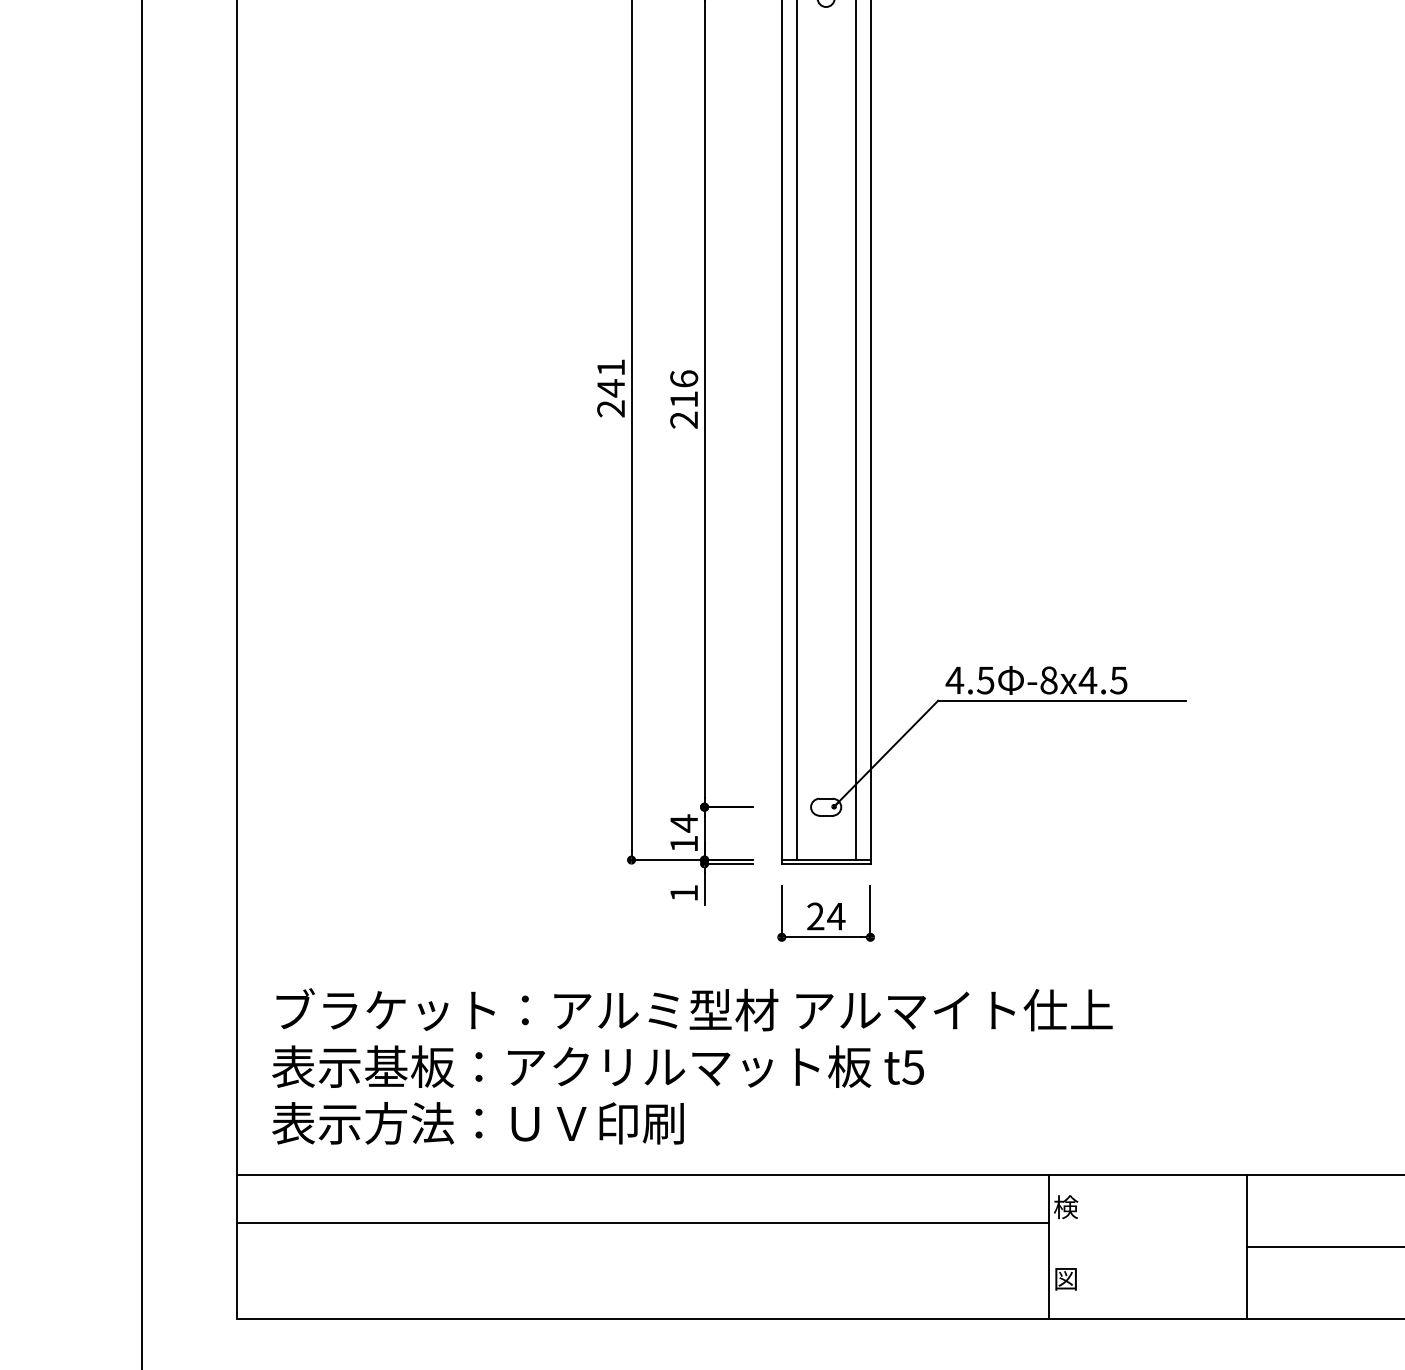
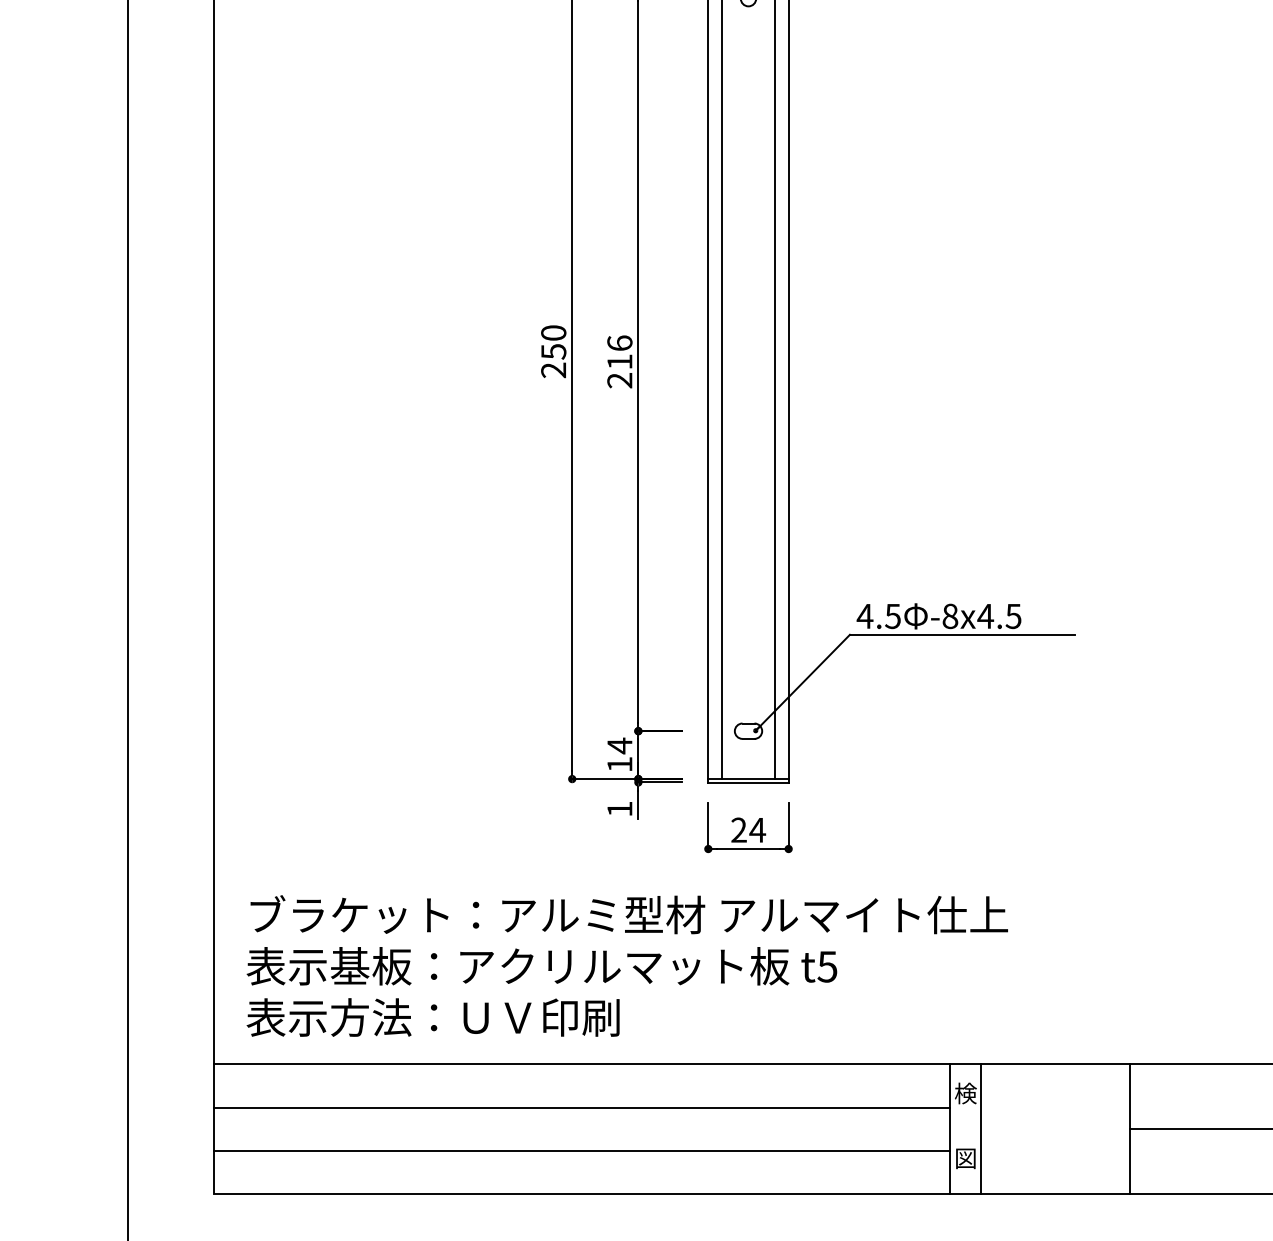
text: (610, 378) -> (553, 342), 241 -> 250
line: (1083, 1246) -> (981, 1129), added
line: (642, 1271) -> (582, 1151), added

